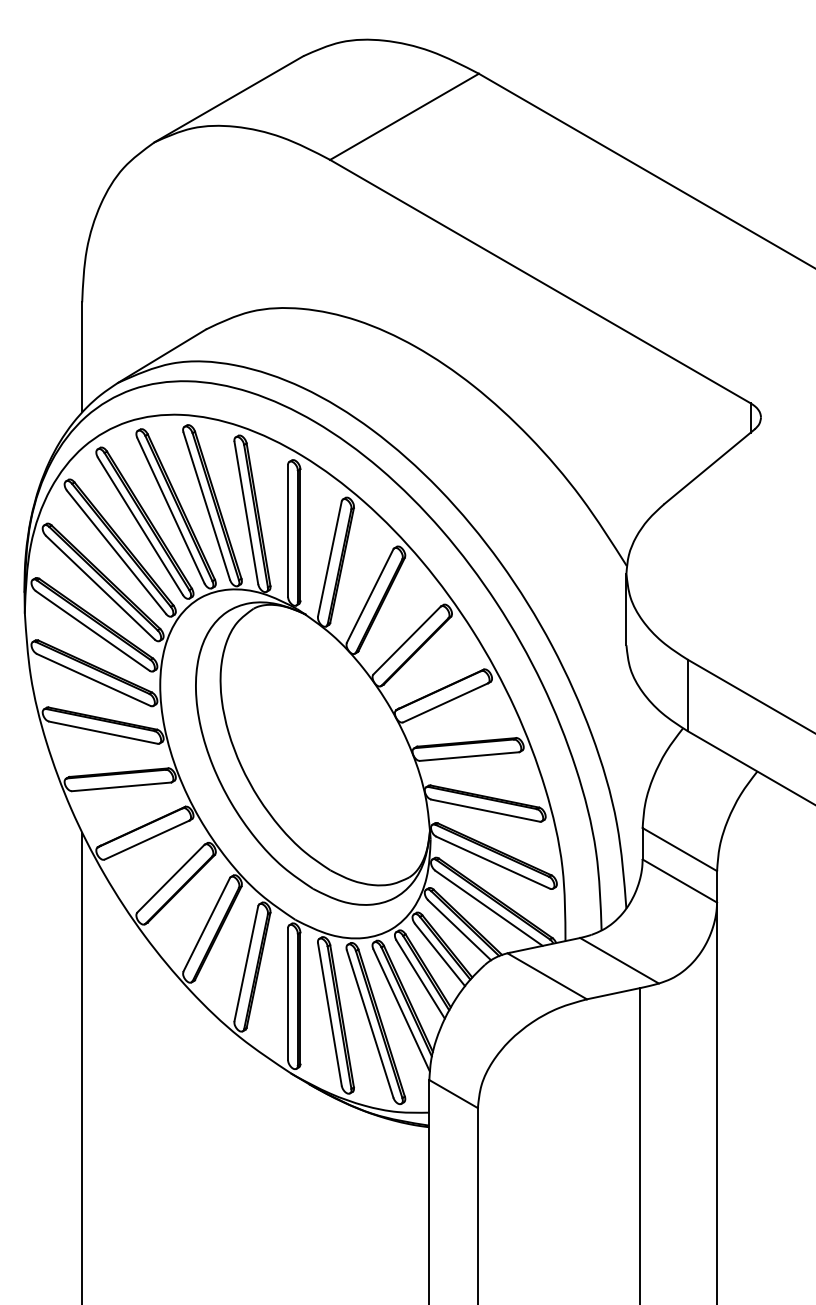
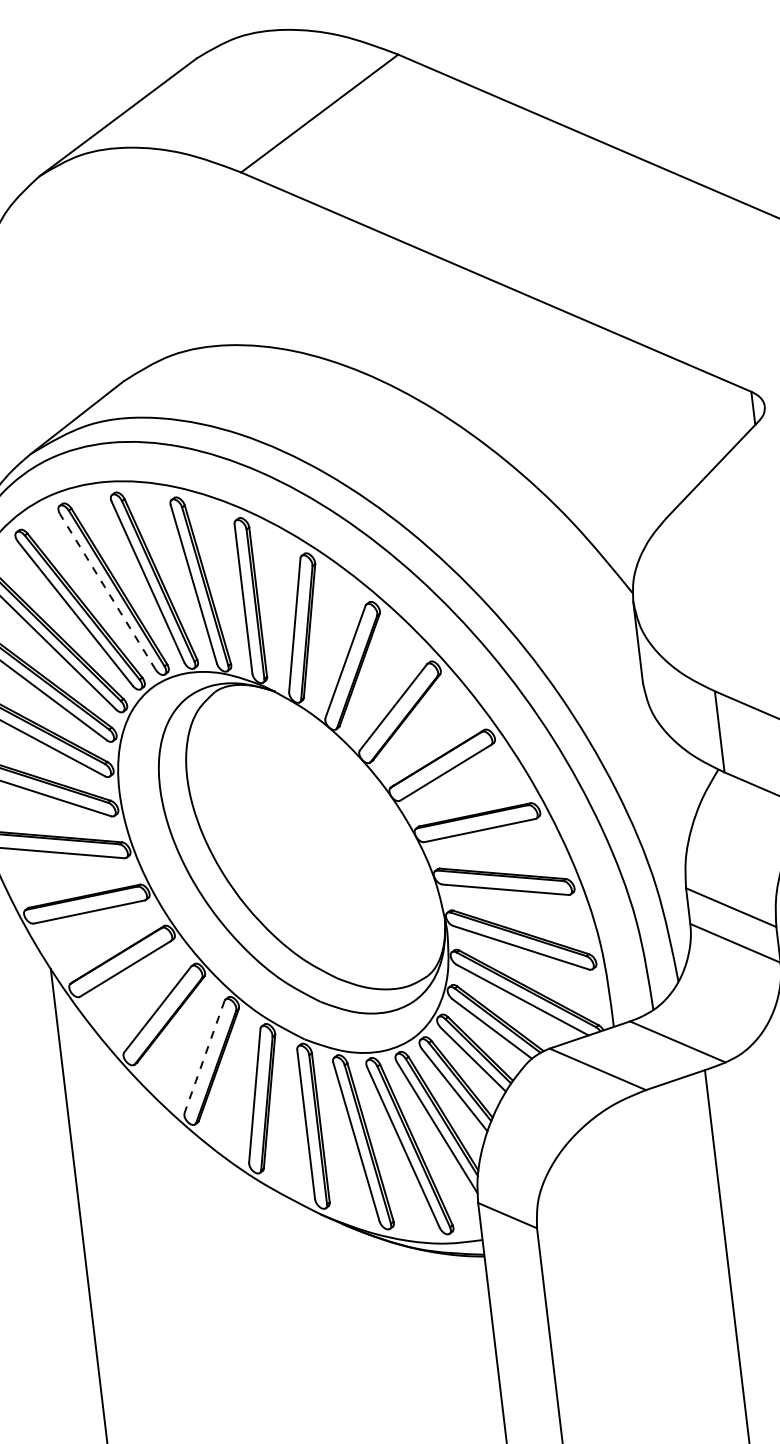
line: (170, 510) -> (107, 591), solid -> dashed
line: (206, 925) -> (204, 1057), solid -> dashed

